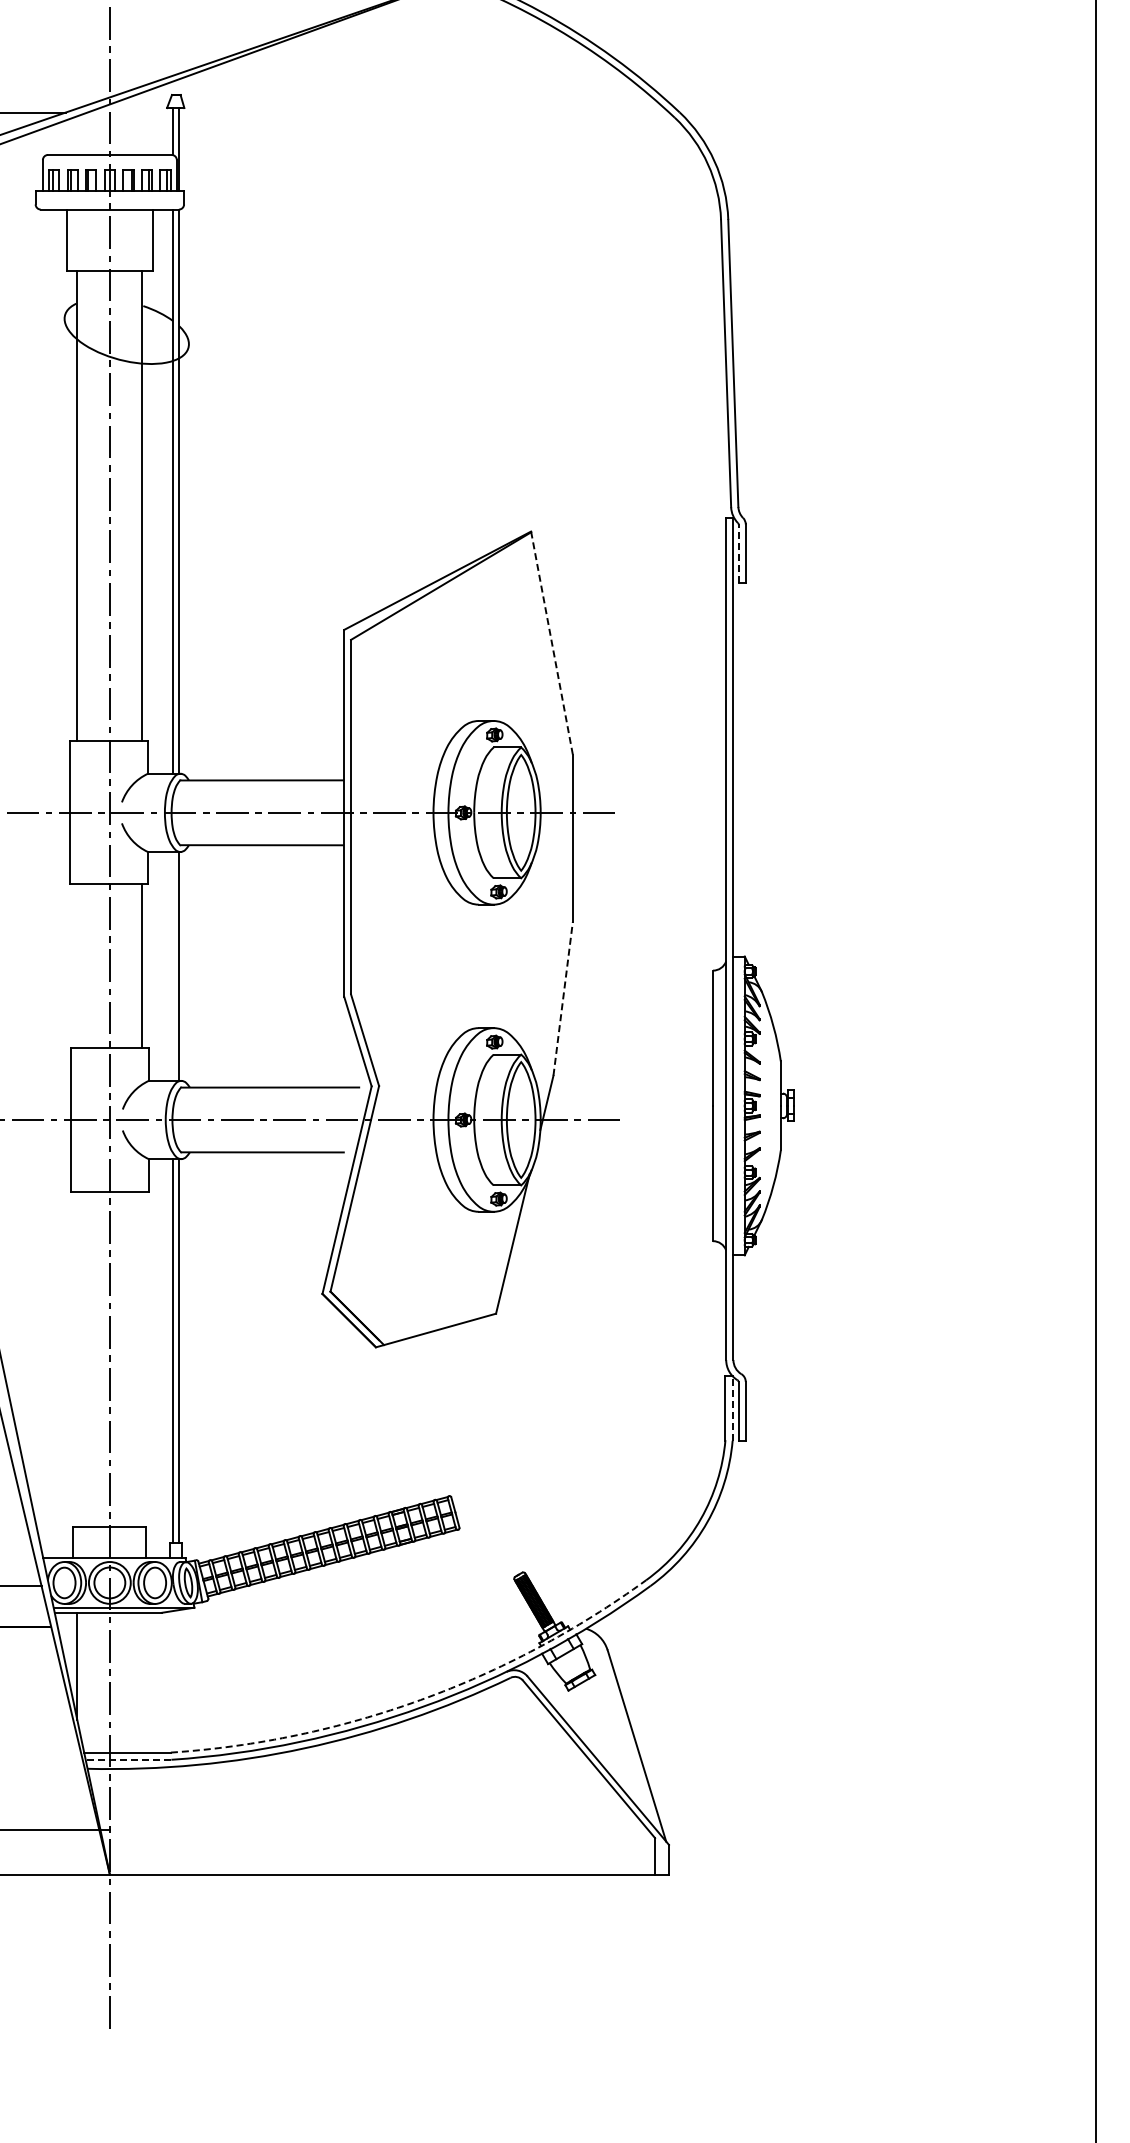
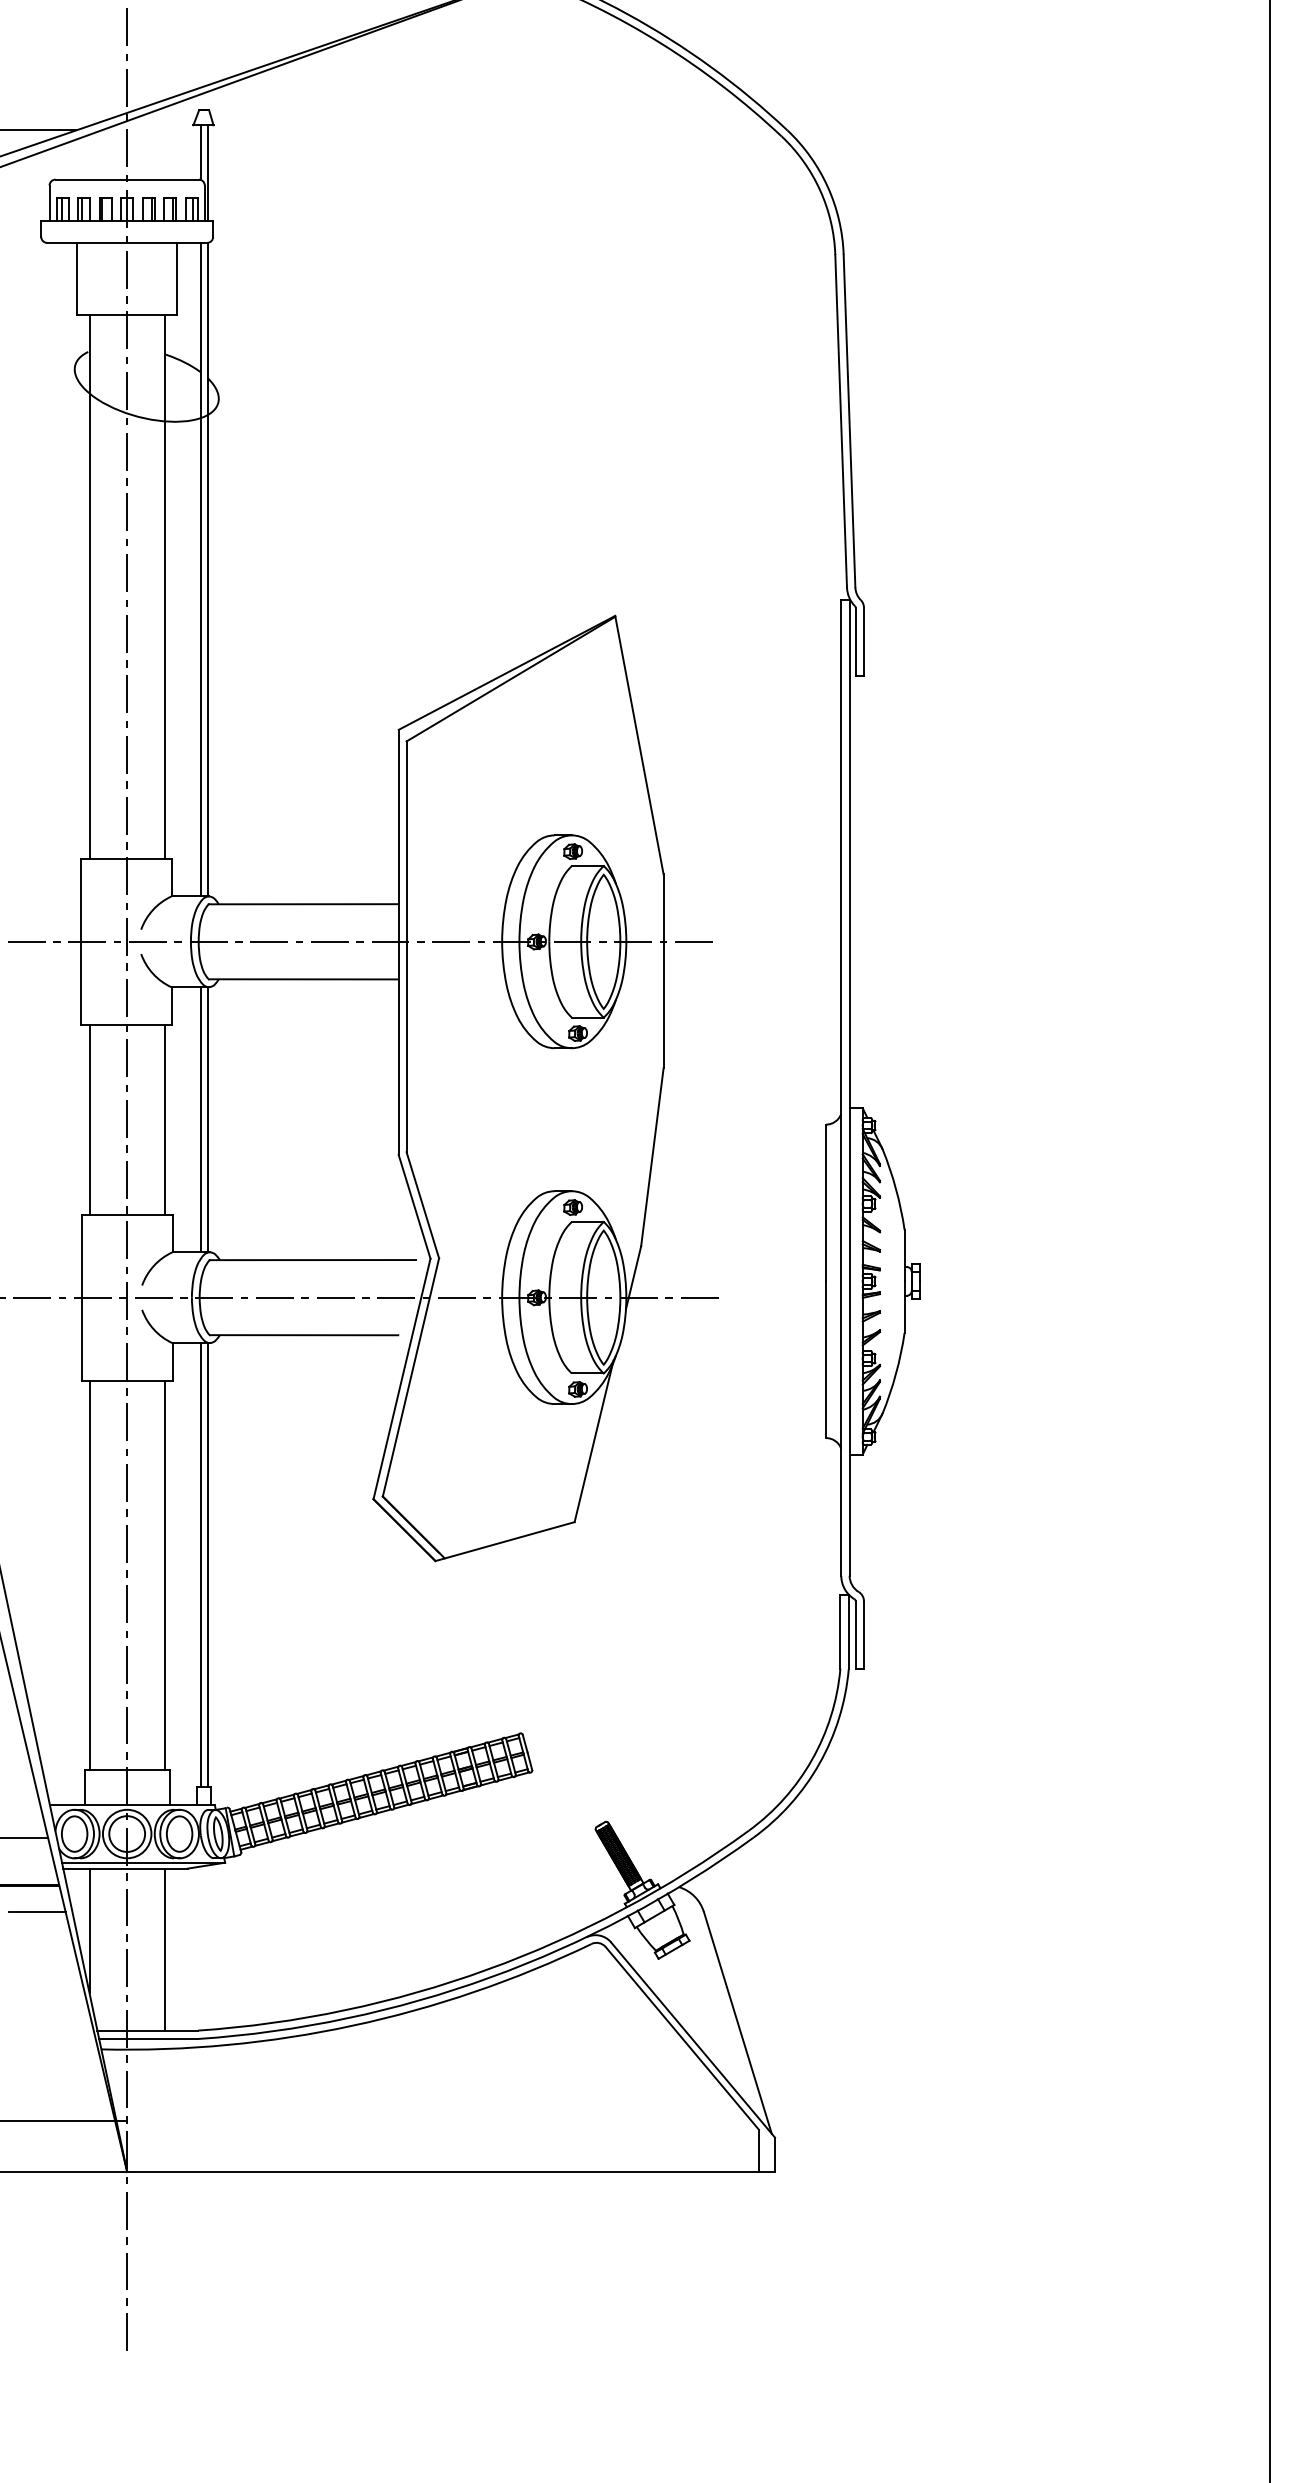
line: (738, 553) -> (855, 641), dashed -> solid
line: (552, 643) -> (640, 745), dashed -> solid
line: (77, 966) -> (89, 1119), added
line: (173, 966) -> (200, 1119), added
line: (563, 998) -> (652, 1156), dashed -> solid
line: (77, 1359) -> (89, 1575), added
line: (142, 1359) -> (164, 1575), added
line: (732, 1407) -> (848, 1630), dashed -> solid
line: (31, 1650) -> (36, 1912), added
line: (142, 1682) -> (164, 1949), added
arc: (420, 1699) -> (487, 1969), dashed -> solid
line: (128, 1759) -> (148, 2038), dashed -> solid

